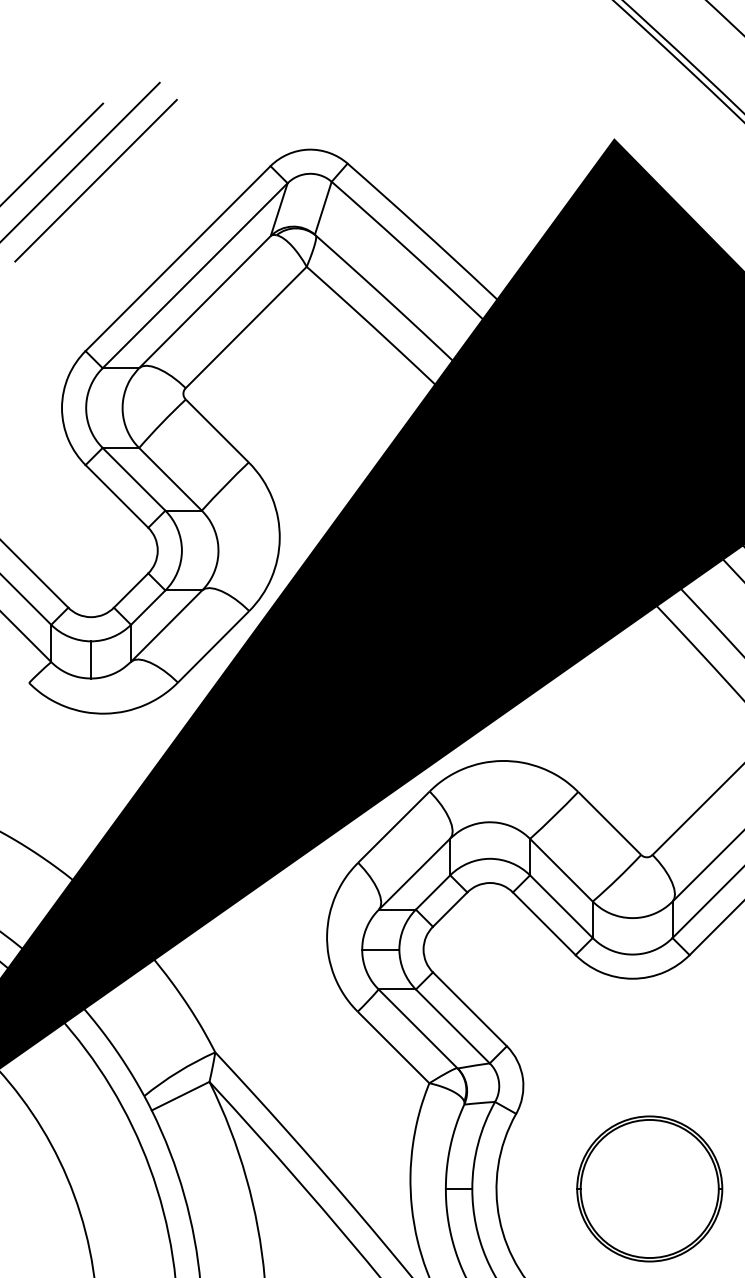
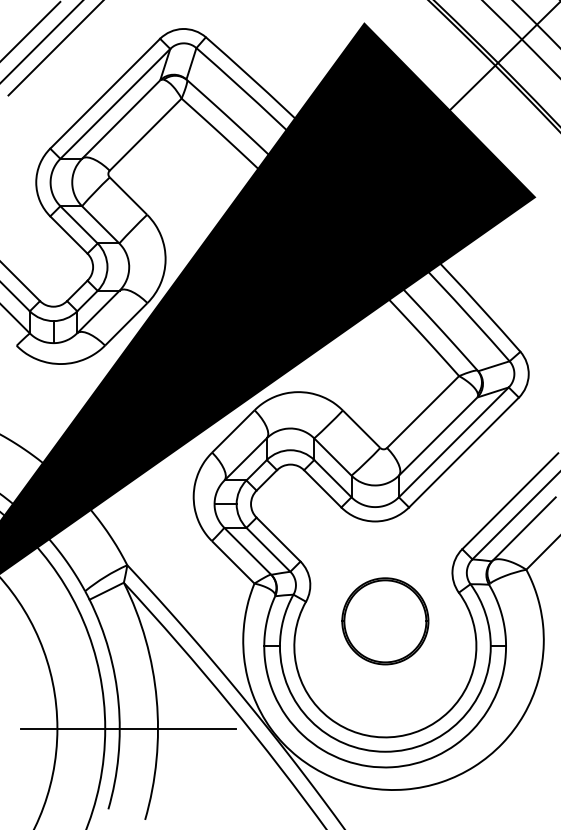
part: (649, 1189) -> (385, 621), moved

